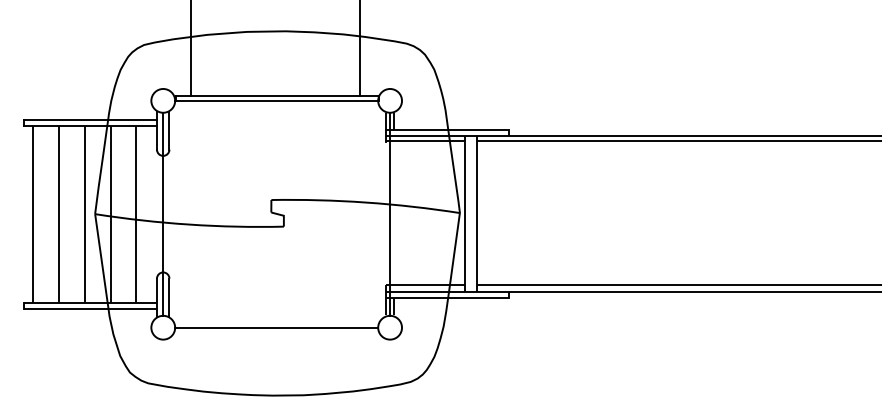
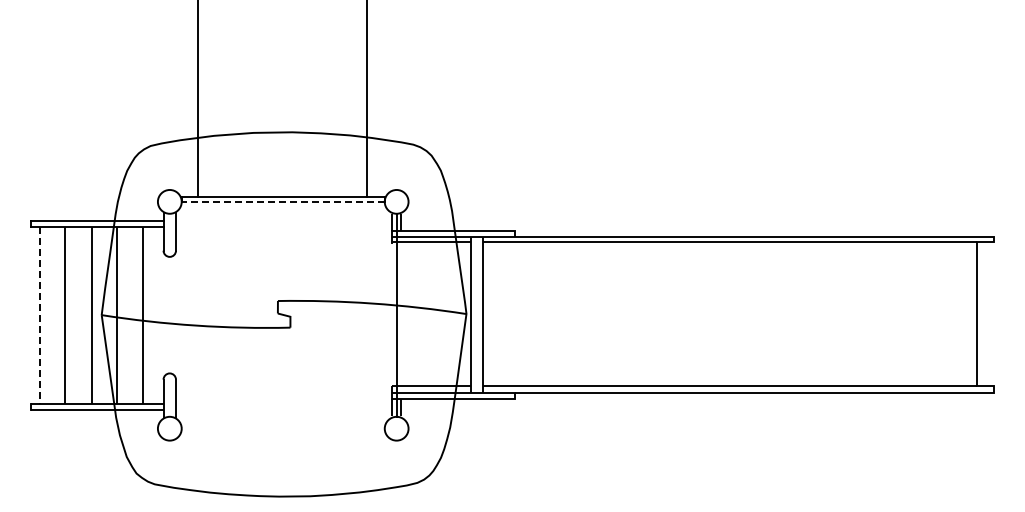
line: (276, 100) -> (283, 201), solid -> dashed
line: (162, 213) -> (169, 314), removed
line: (32, 214) -> (39, 315), solid -> dashed
line: (275, 327) -> (282, 428), removed

